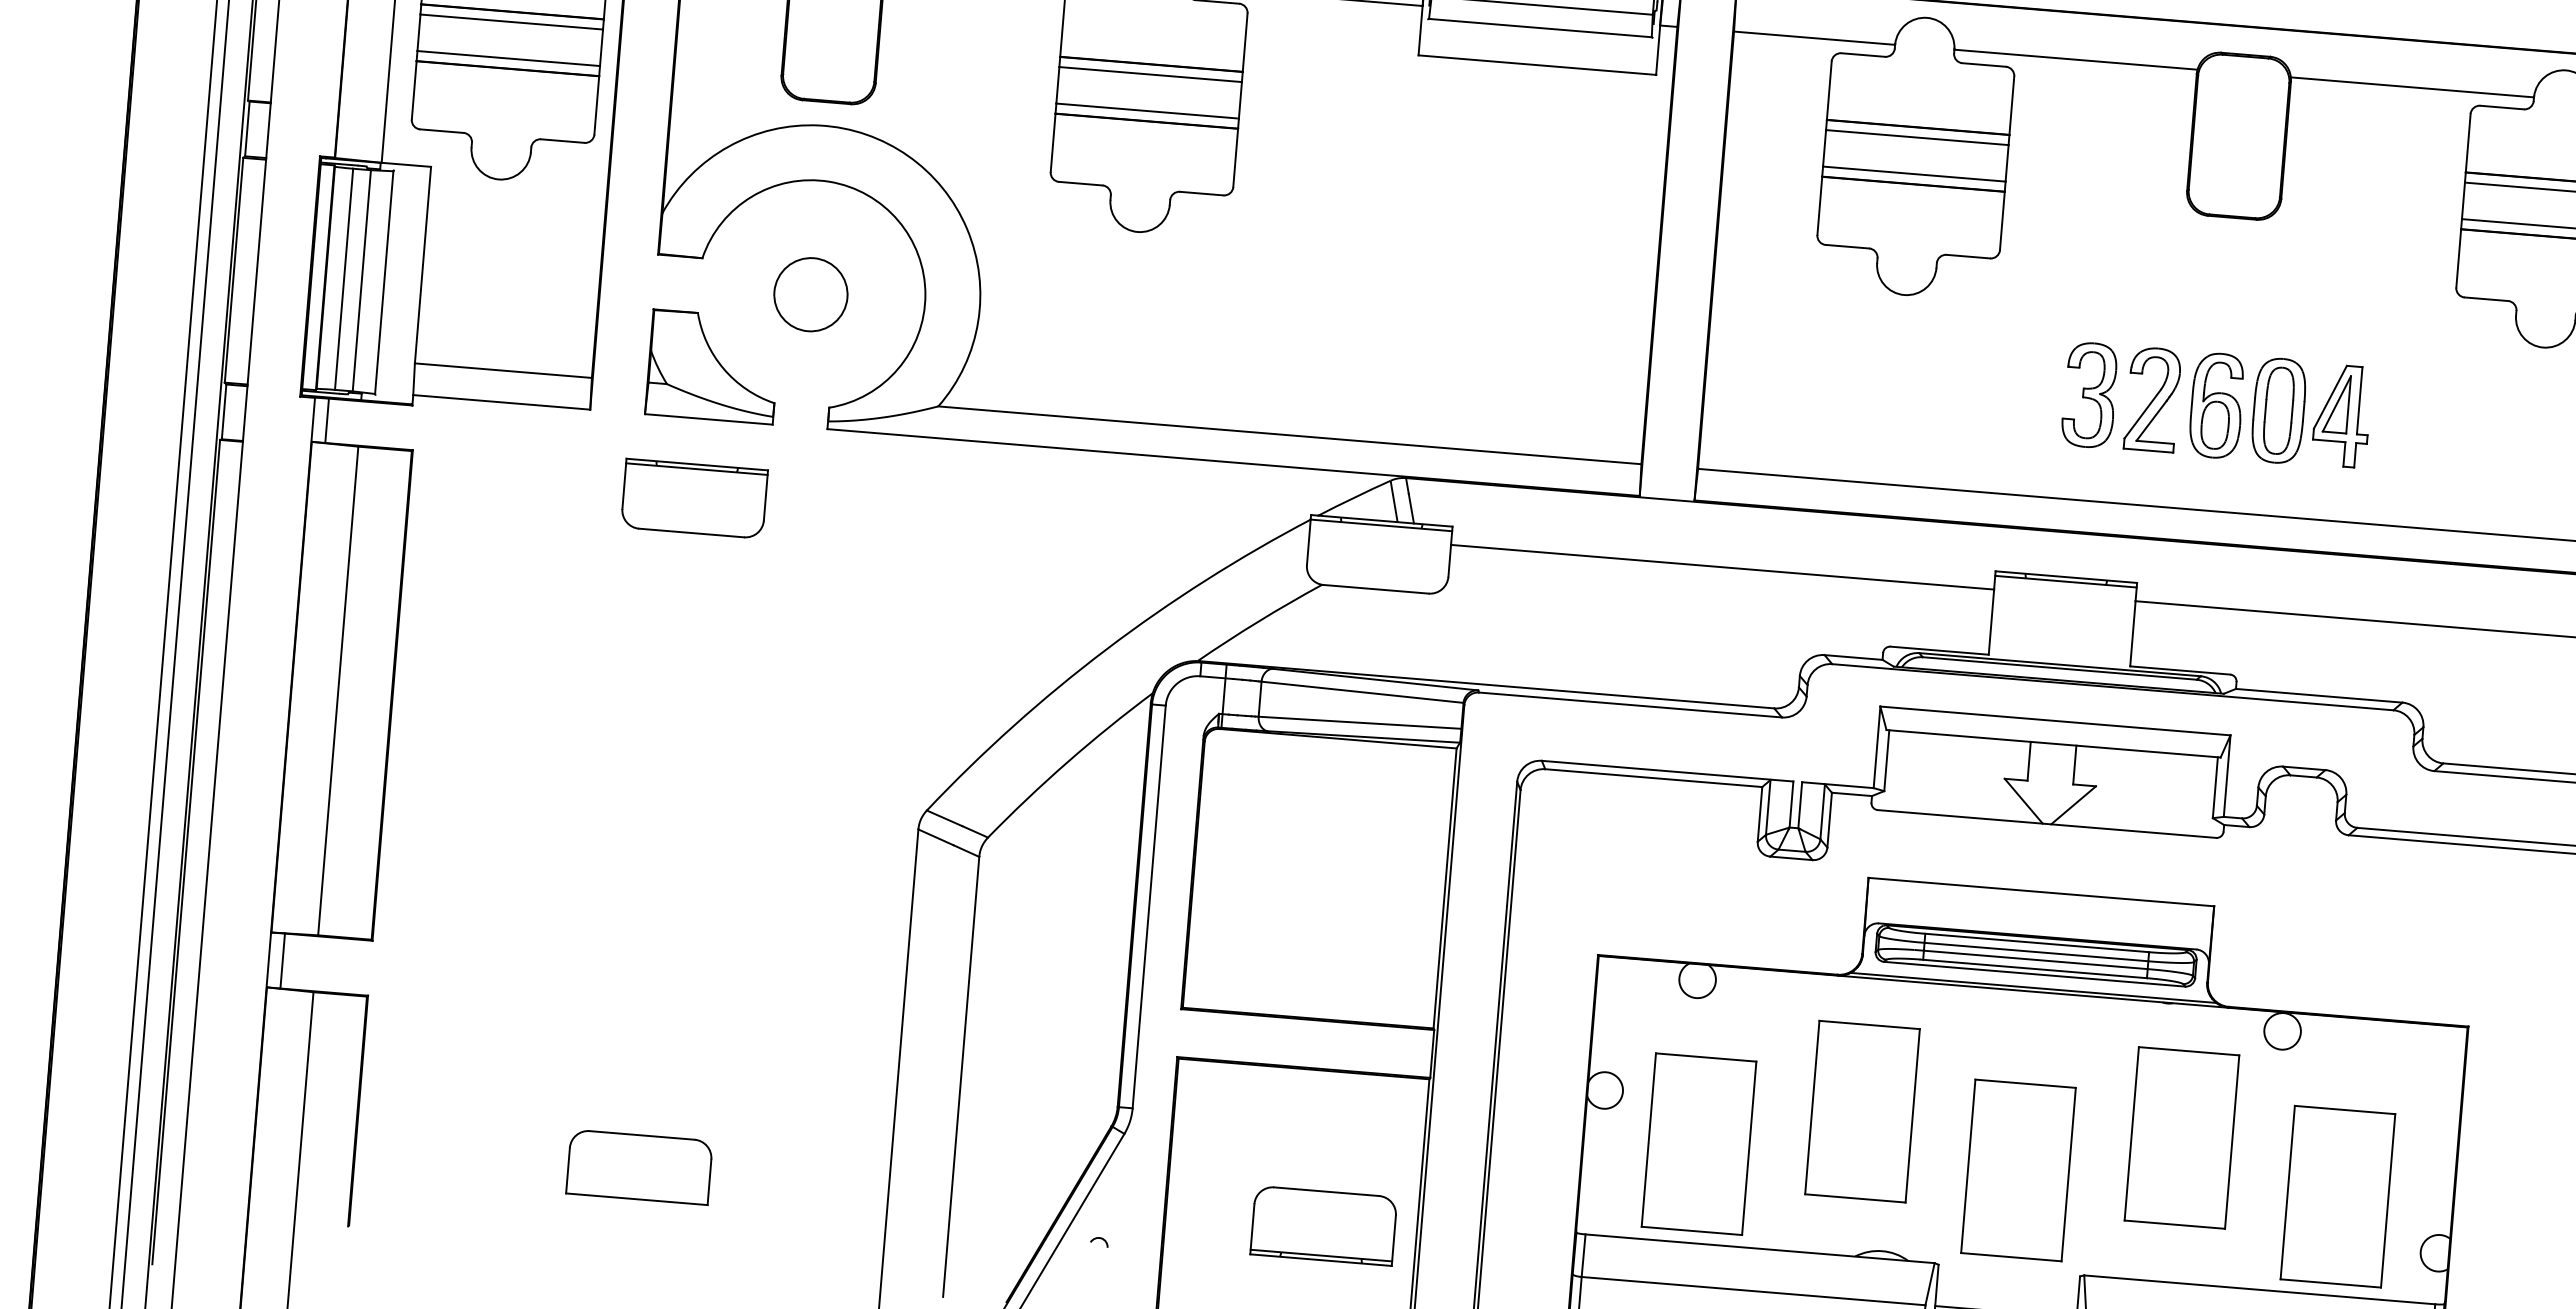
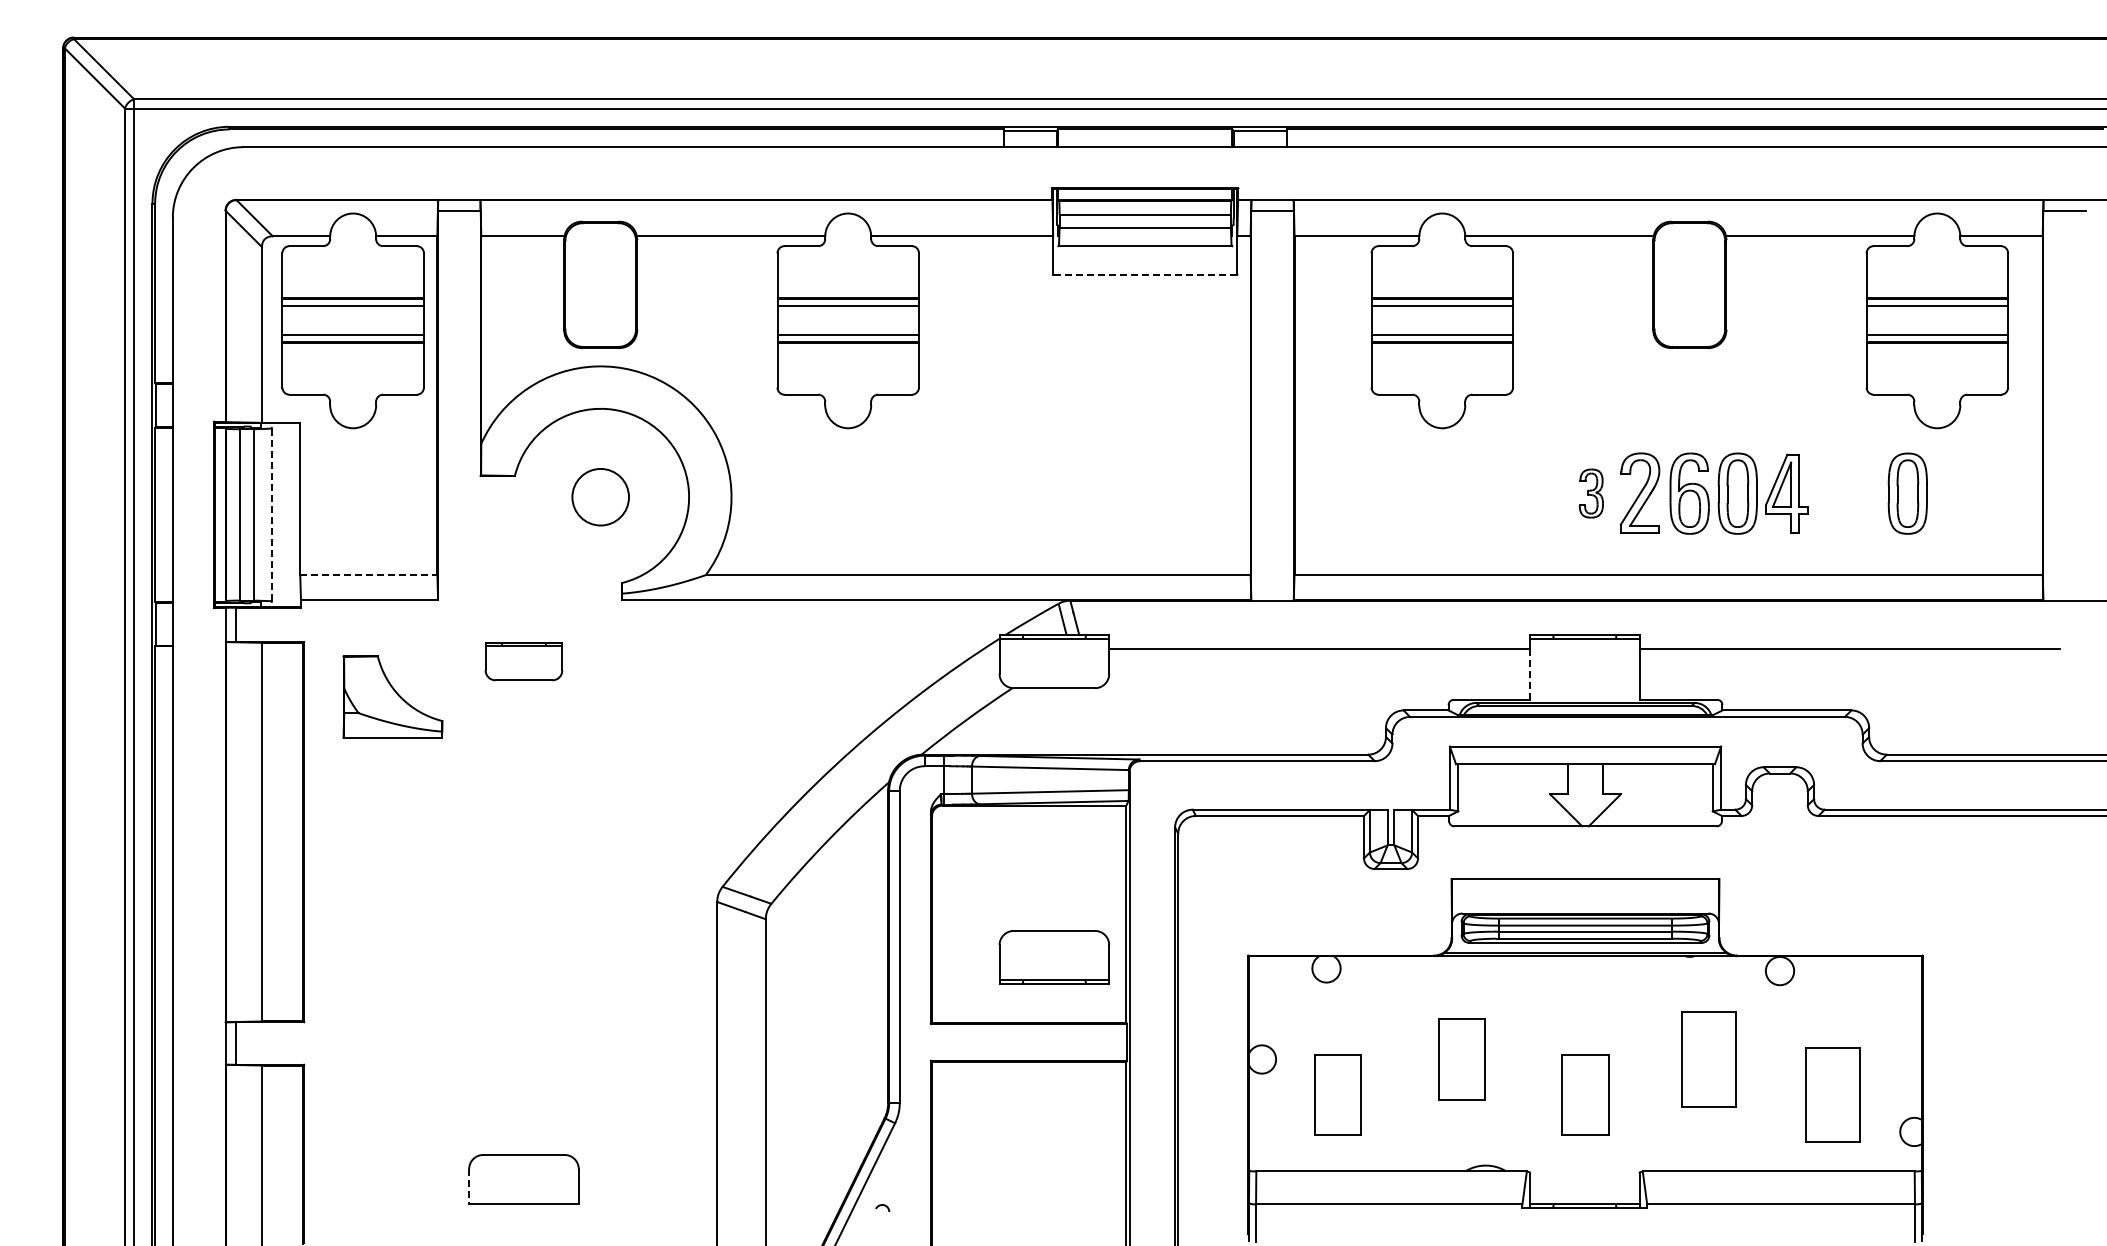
line: (1536, 64) -> (1144, 274), solid -> dashed
line: (384, 283) -> (271, 515), solid -> dashed
part: (712, 366) -> (392, 696), moved
line: (502, 371) -> (368, 575), solid -> dashed
part: (2090, 395) -> (1591, 493), size x0.6
part: (2497, 428) -> (1907, 493), added
part: (693, 498) -> (523, 661), size x0.7
line: (1992, 622) -> (1530, 674), solid -> dashed
part: (1862, 1111) -> (1461, 1059), size x0.6
part: (2180, 1137) -> (1708, 1059), size x0.7
part: (1698, 1143) -> (1337, 1094), size x0.6
line: (568, 1170) -> (469, 1186), solid -> dashed
part: (2018, 1170) -> (1585, 1094), size x0.6
part: (2337, 1196) -> (1832, 1094), size x0.7
part: (1323, 1225) -> (1054, 957), moved

